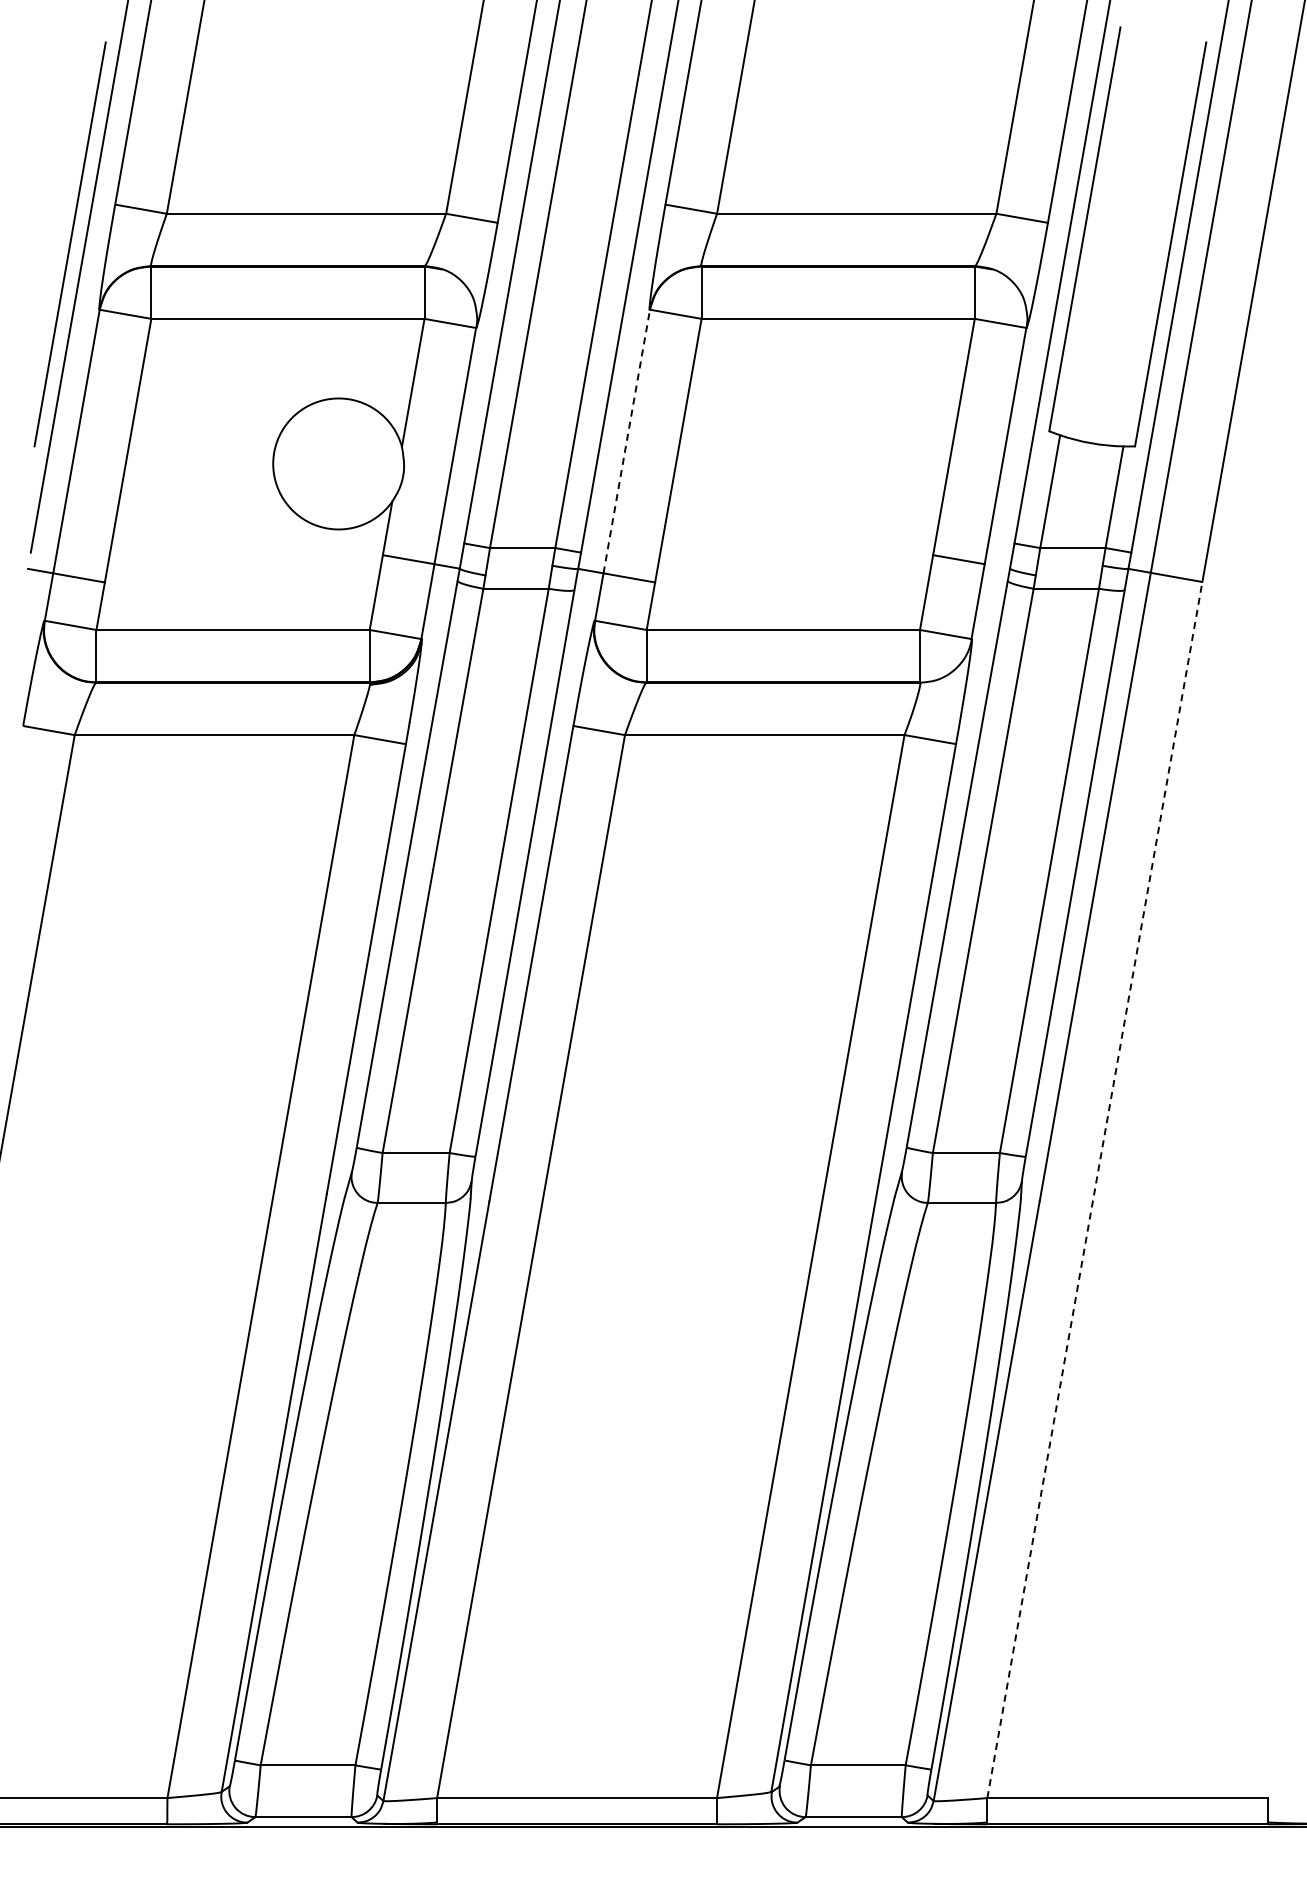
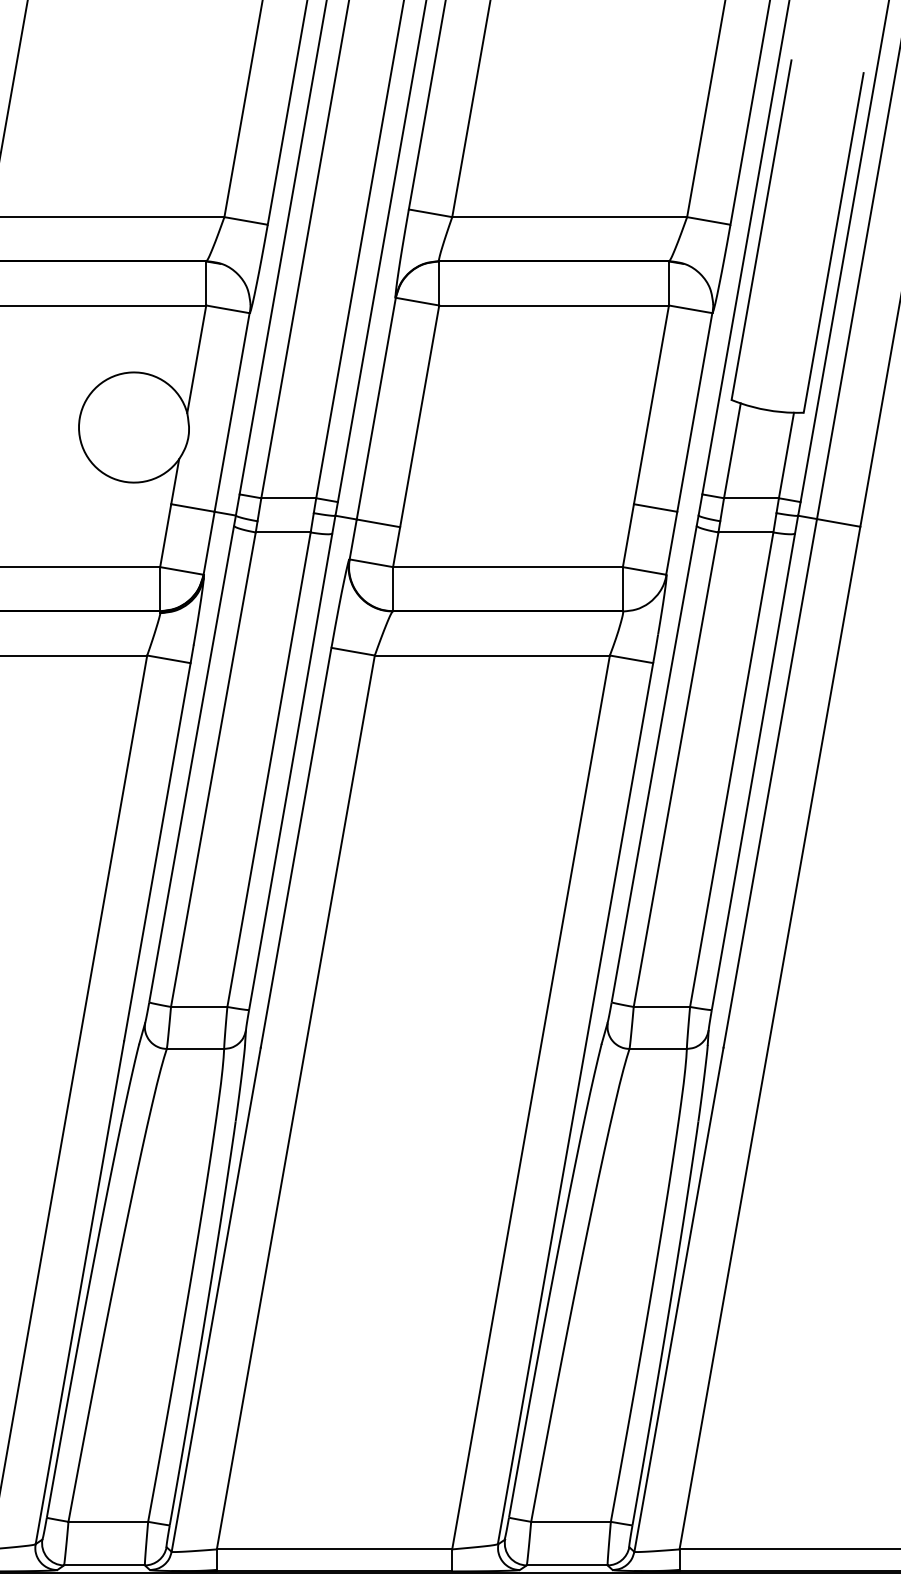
line: (626, 441) -> (376, 408), dashed -> solid
line: (1094, 1189) -> (769, 1037), dashed -> solid

